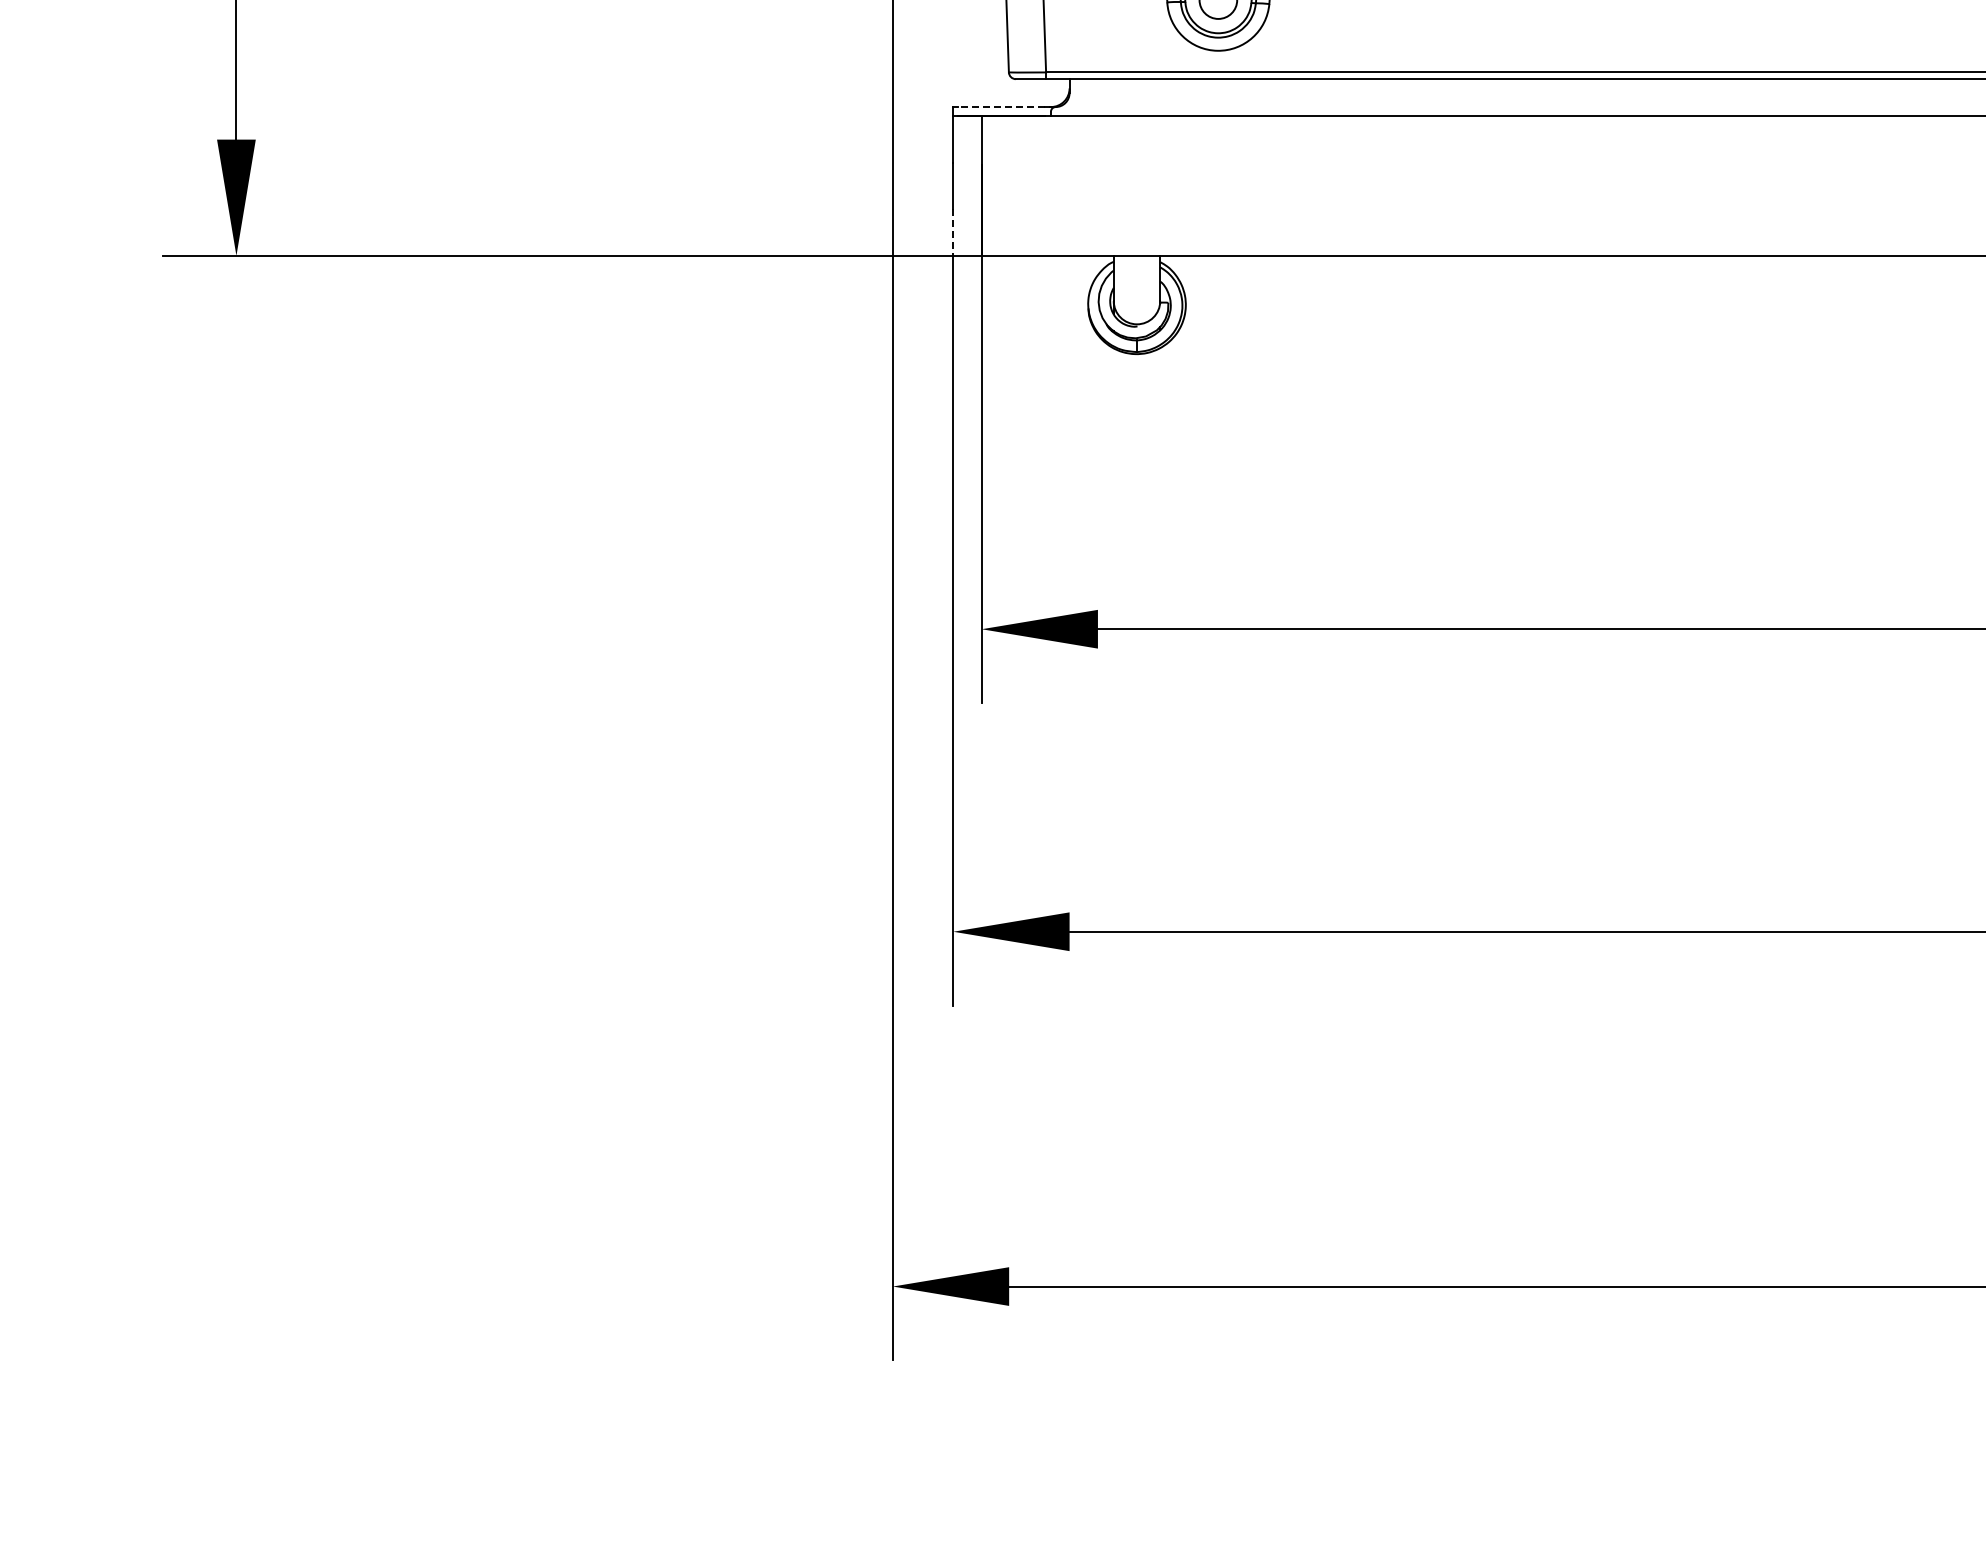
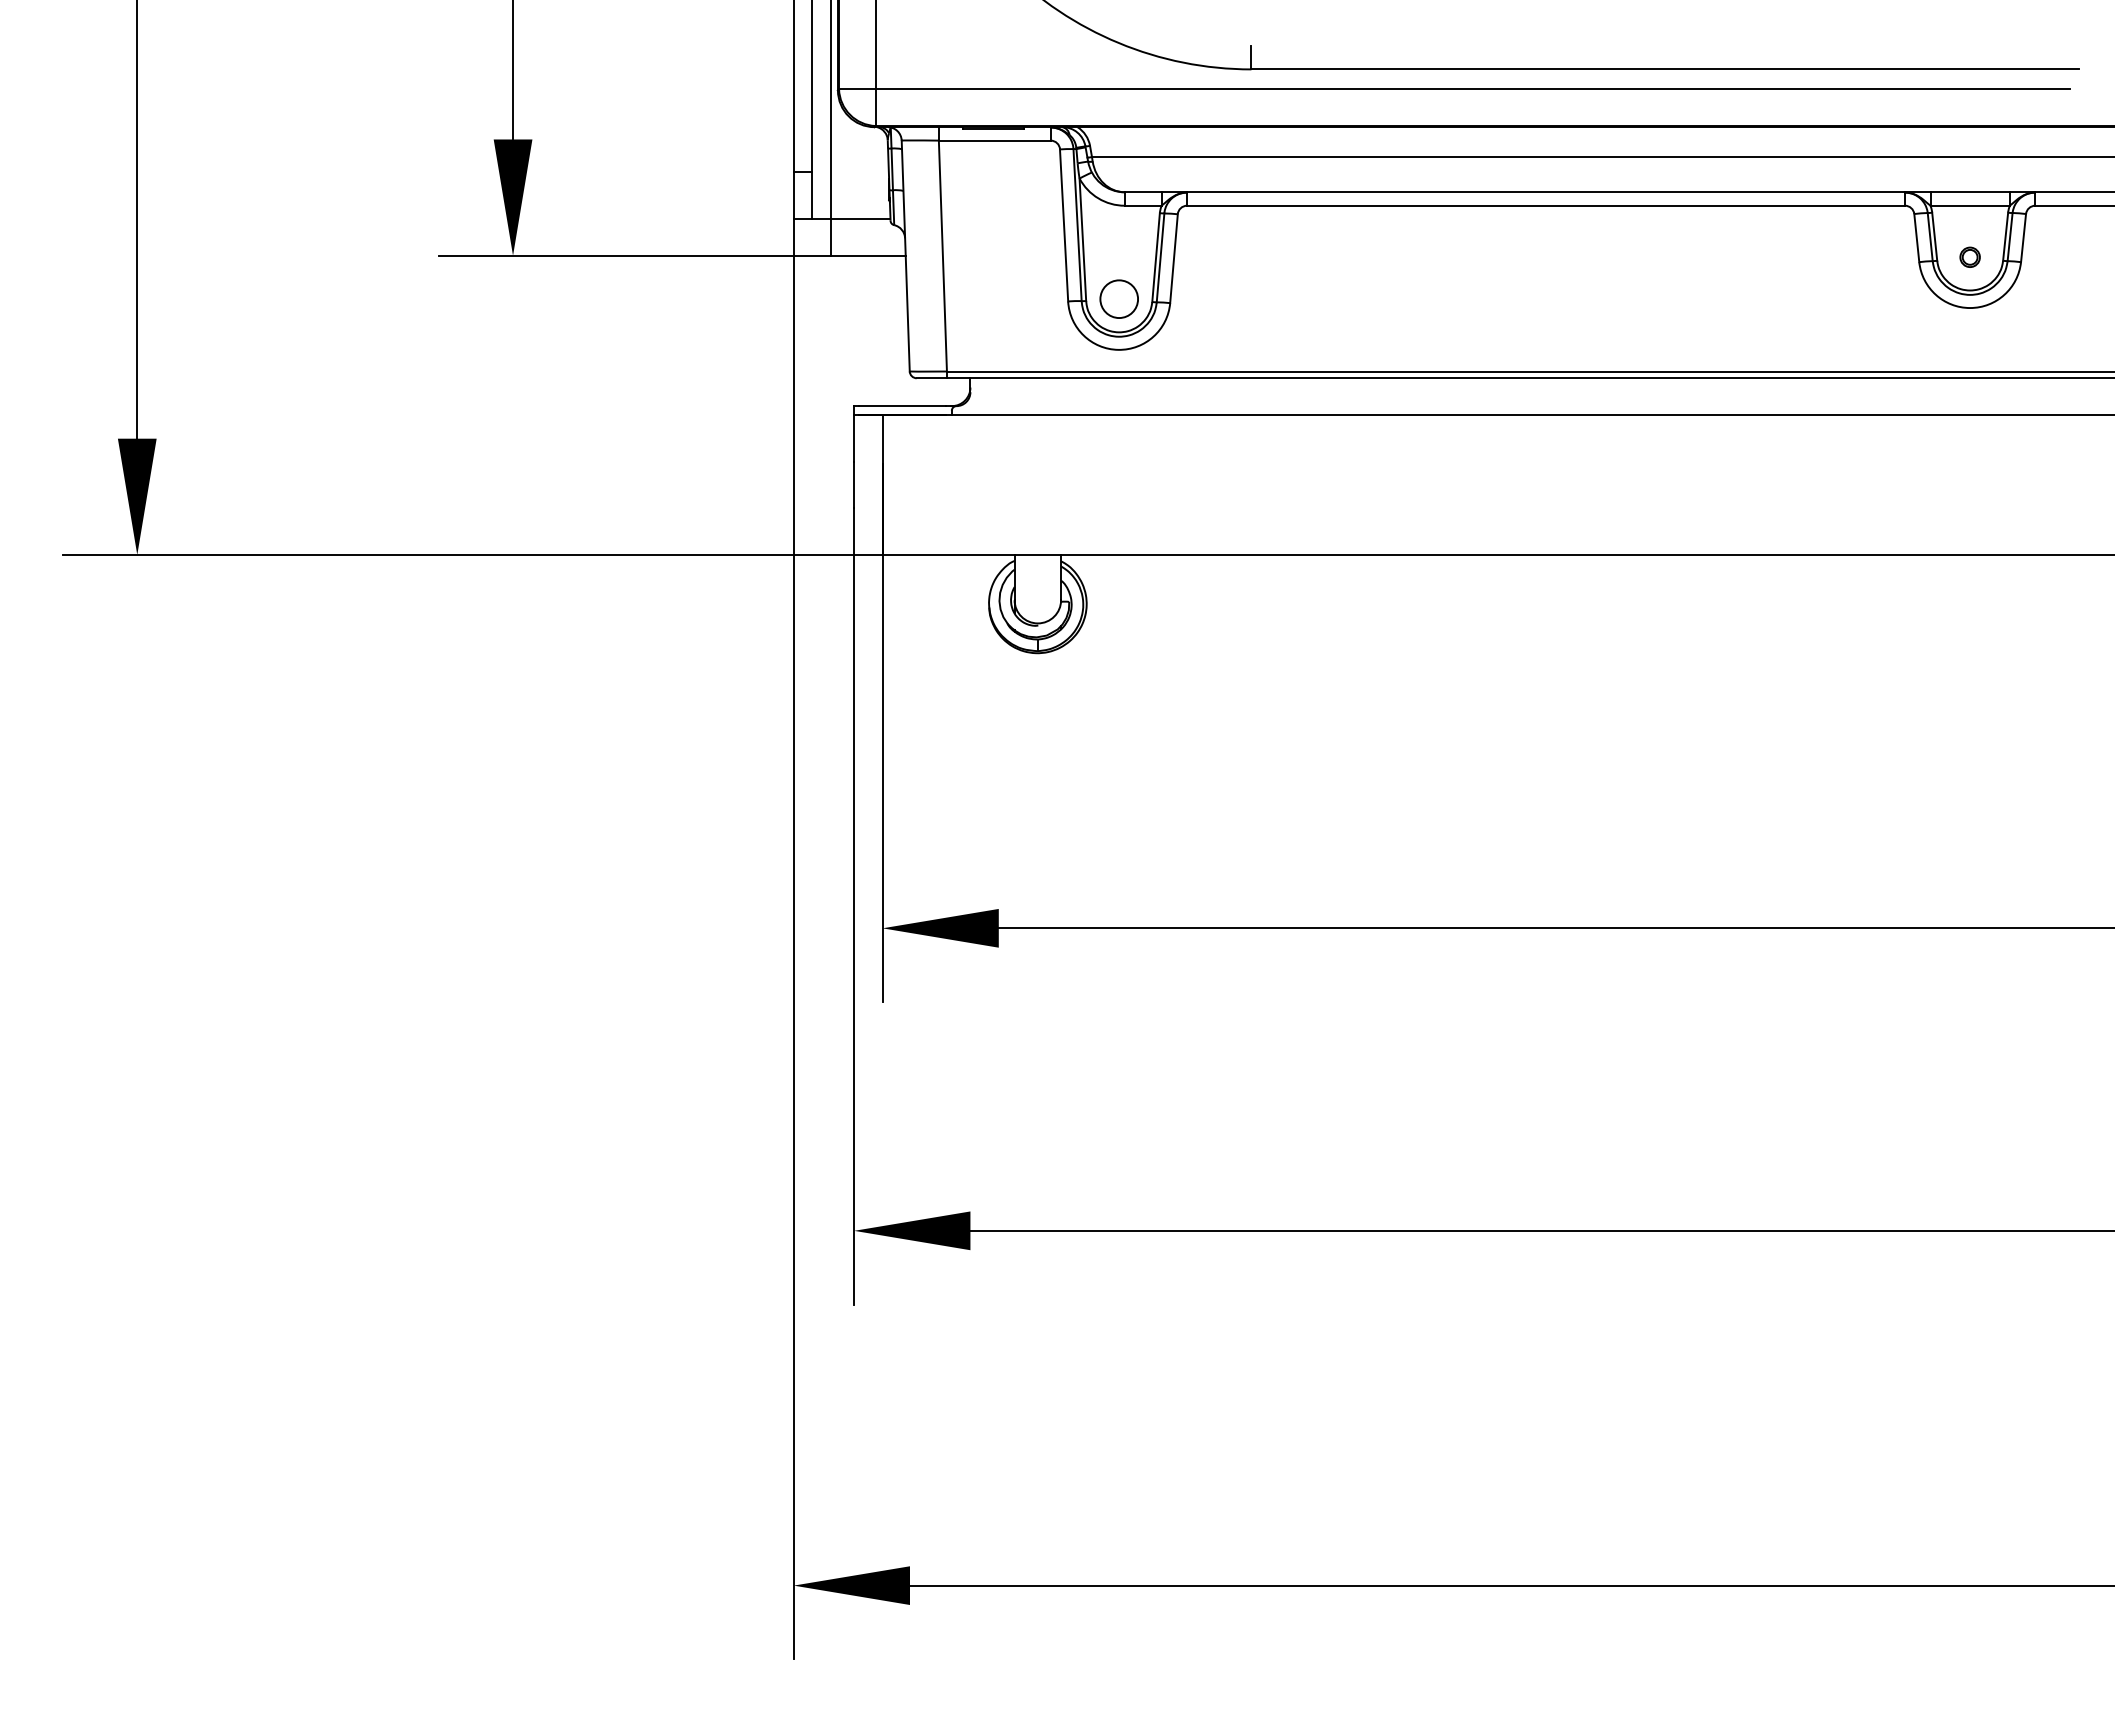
line: (1001, 107) -> (902, 406), dashed -> solid
line: (953, 233) -> (854, 532), dashed -> solid

